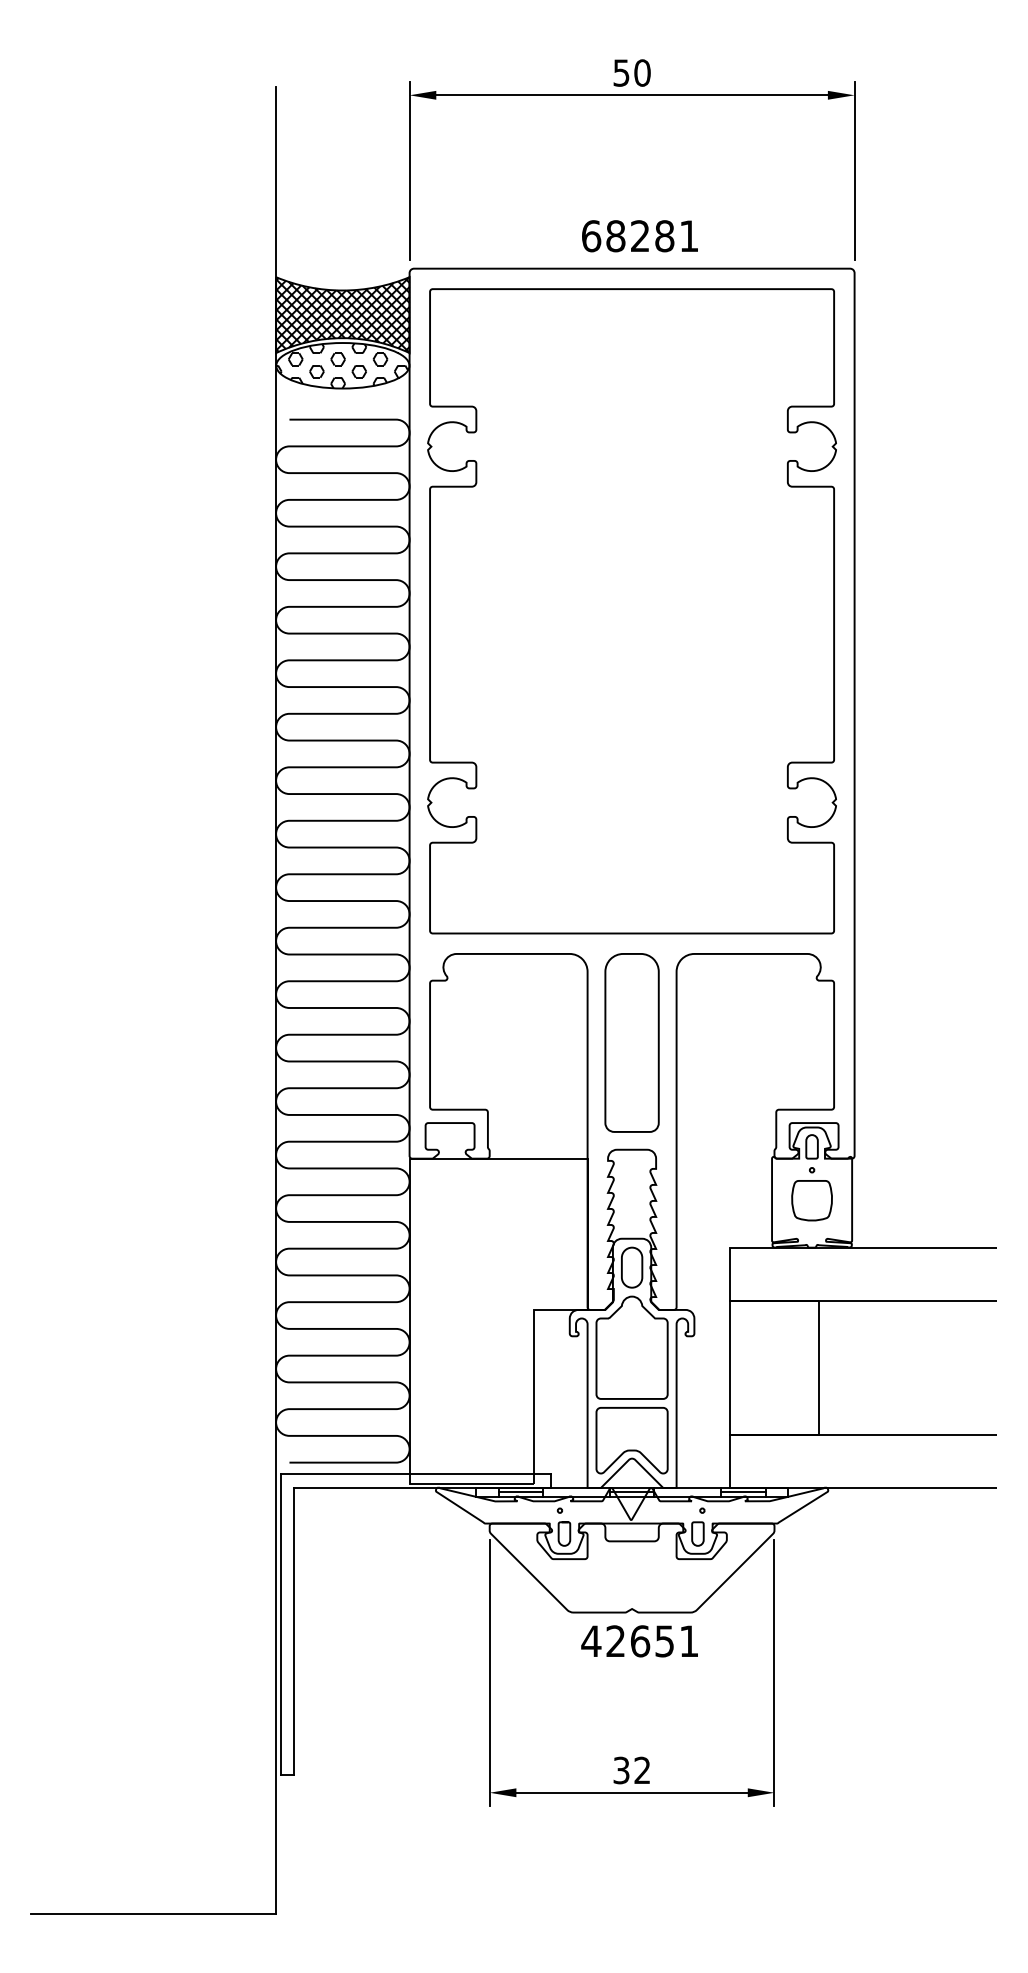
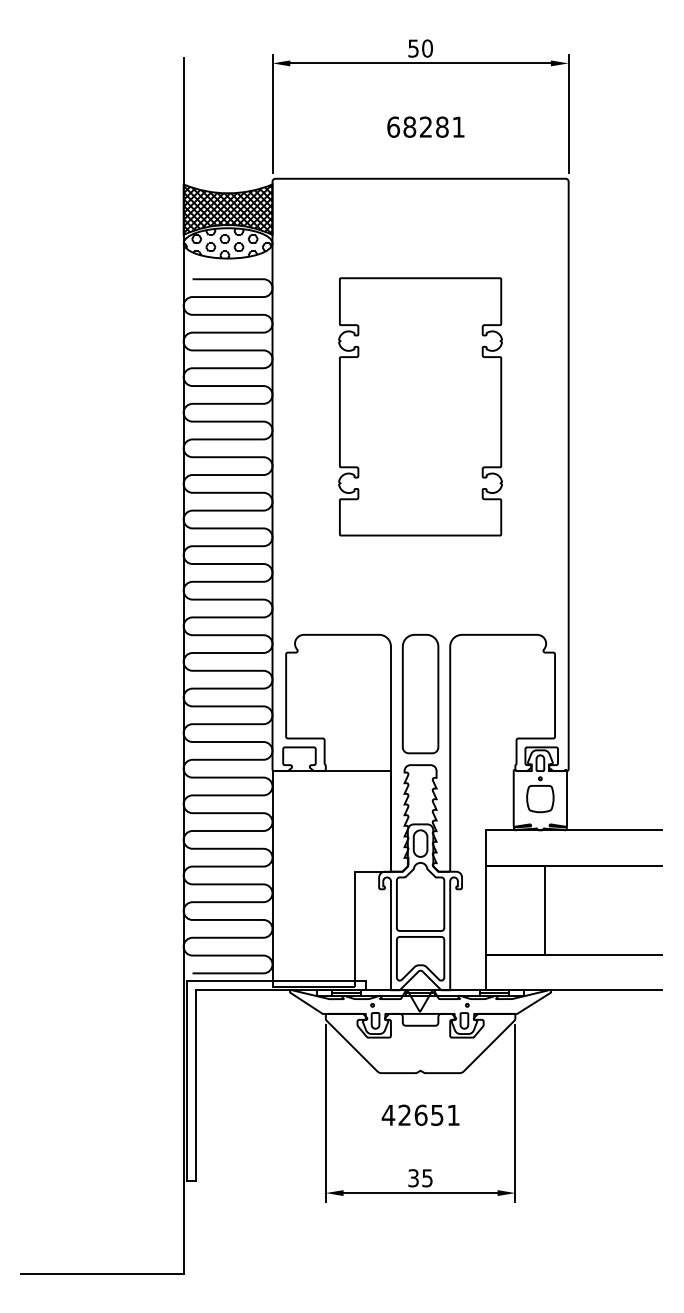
text: (639, 235) -> (425, 126), moved
part: (631, 610) -> (420, 406), size x0.6
text: (639, 1640) -> (420, 1114), moved
text: (642, 1770) -> (427, 1178), 32 -> 35

